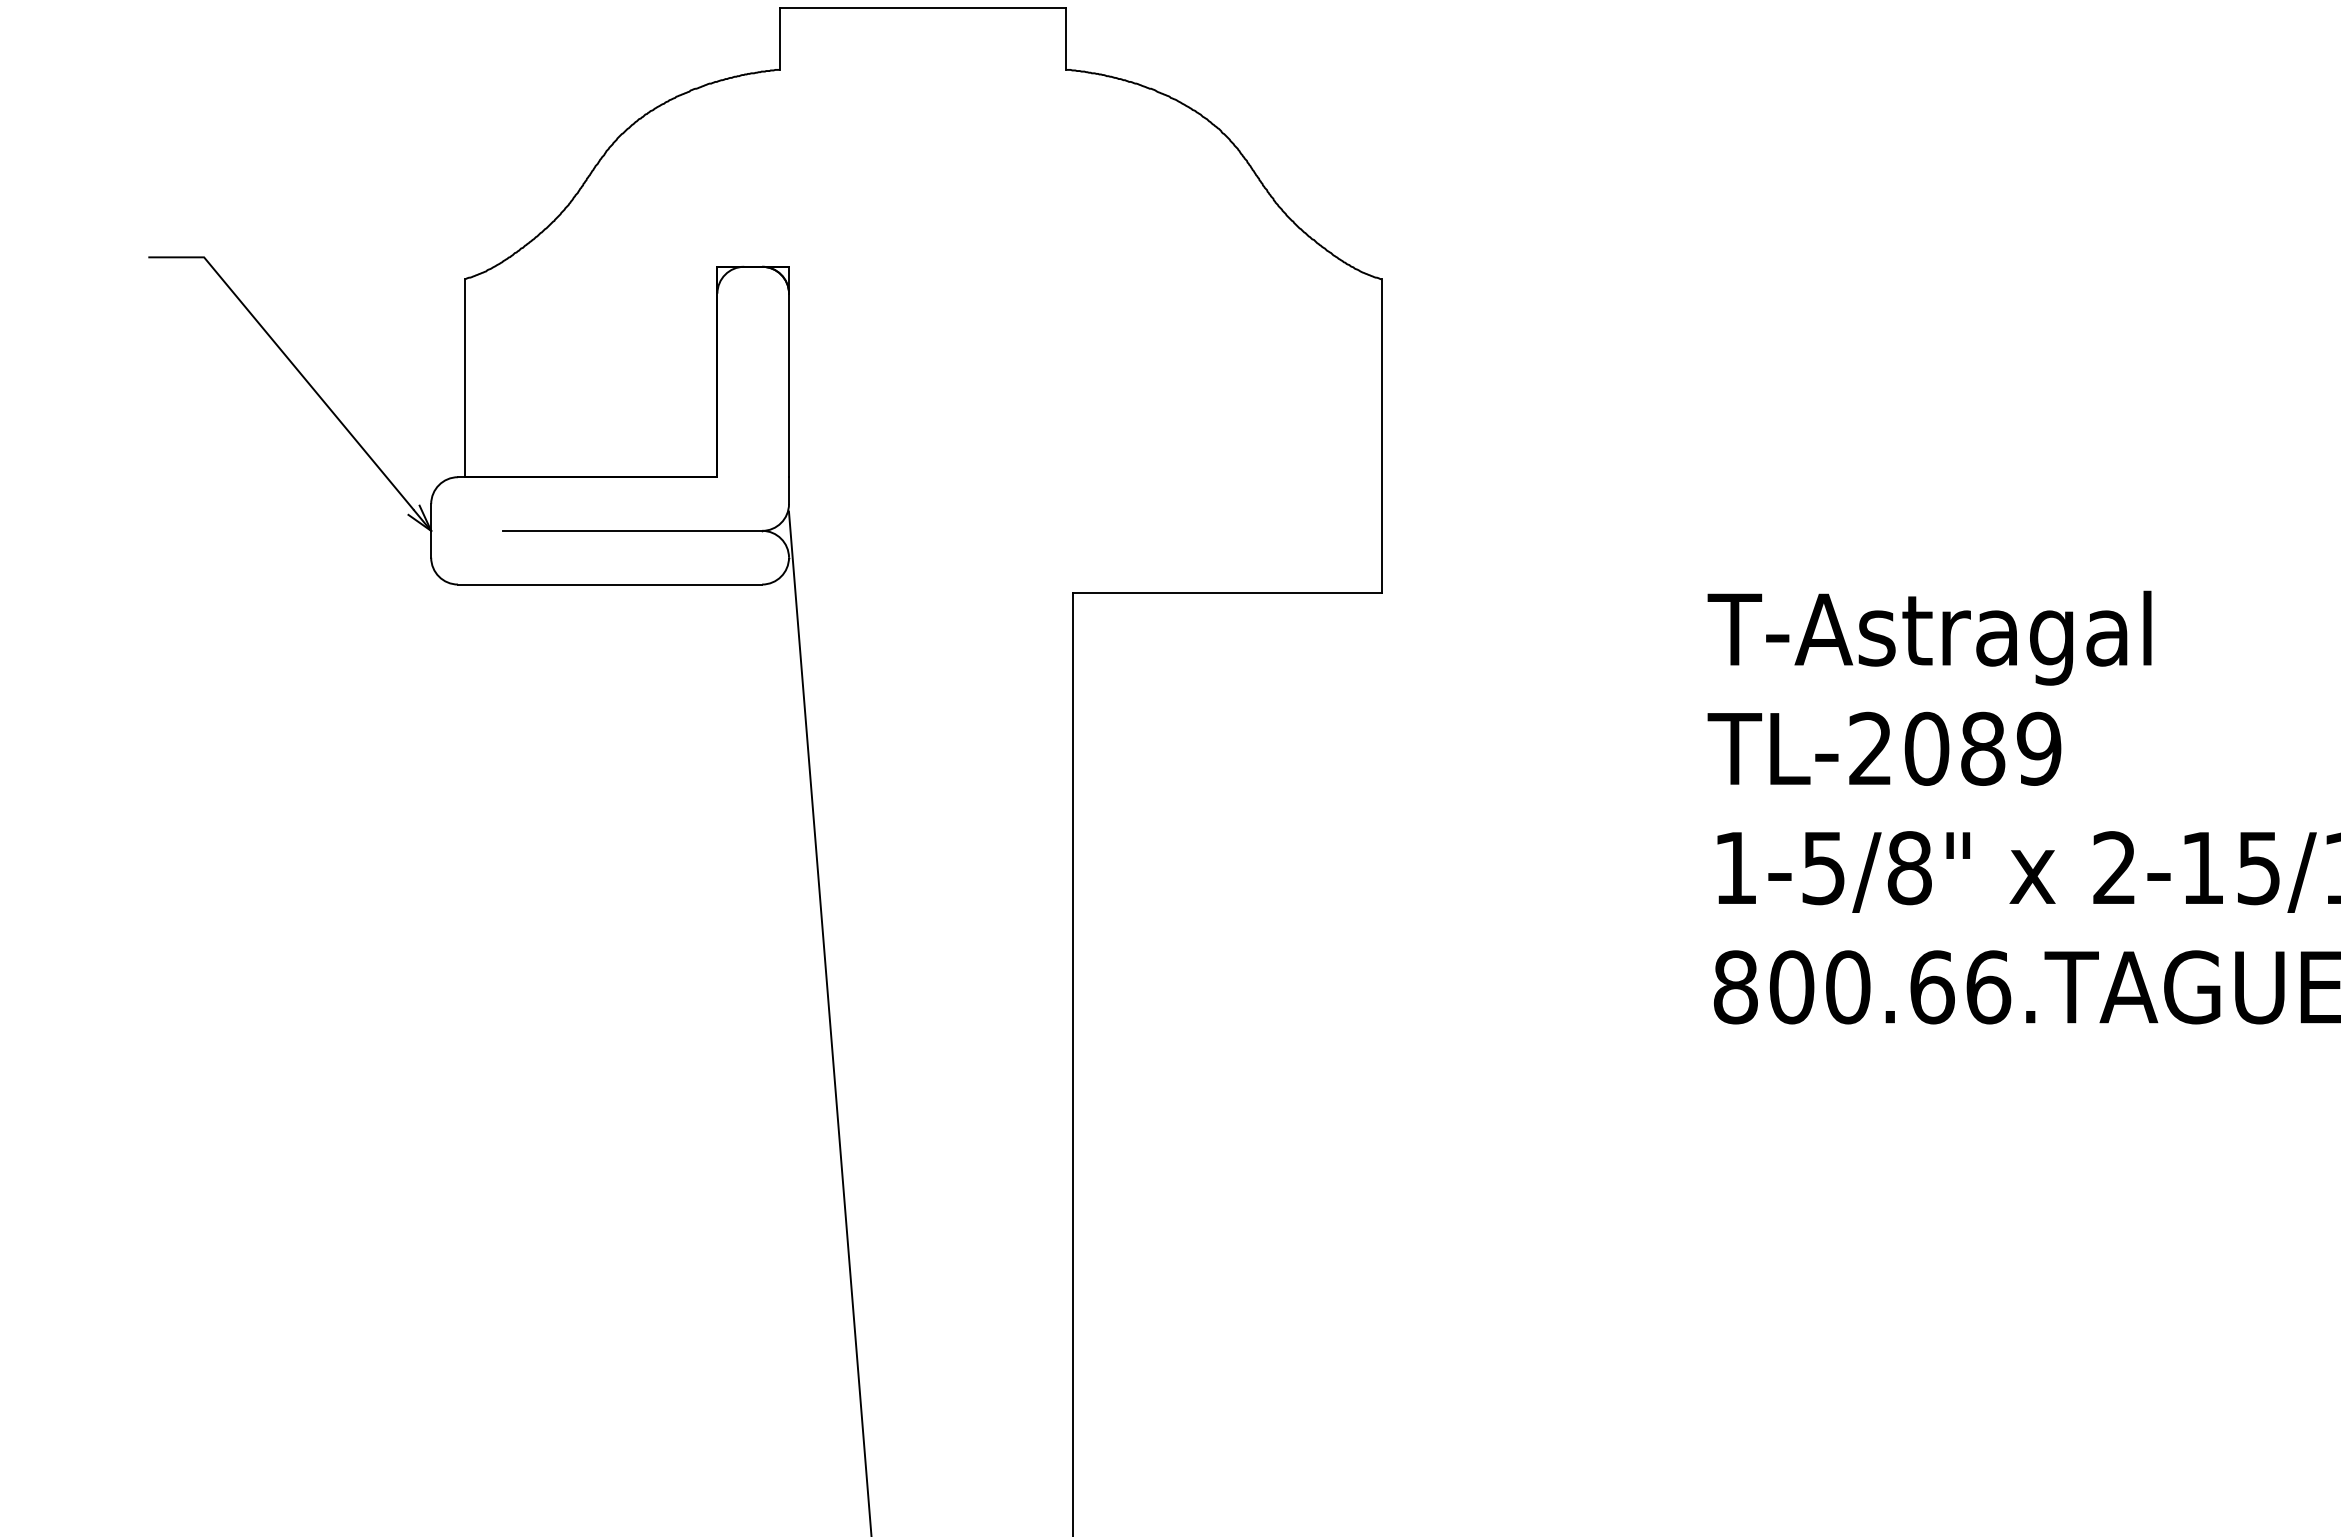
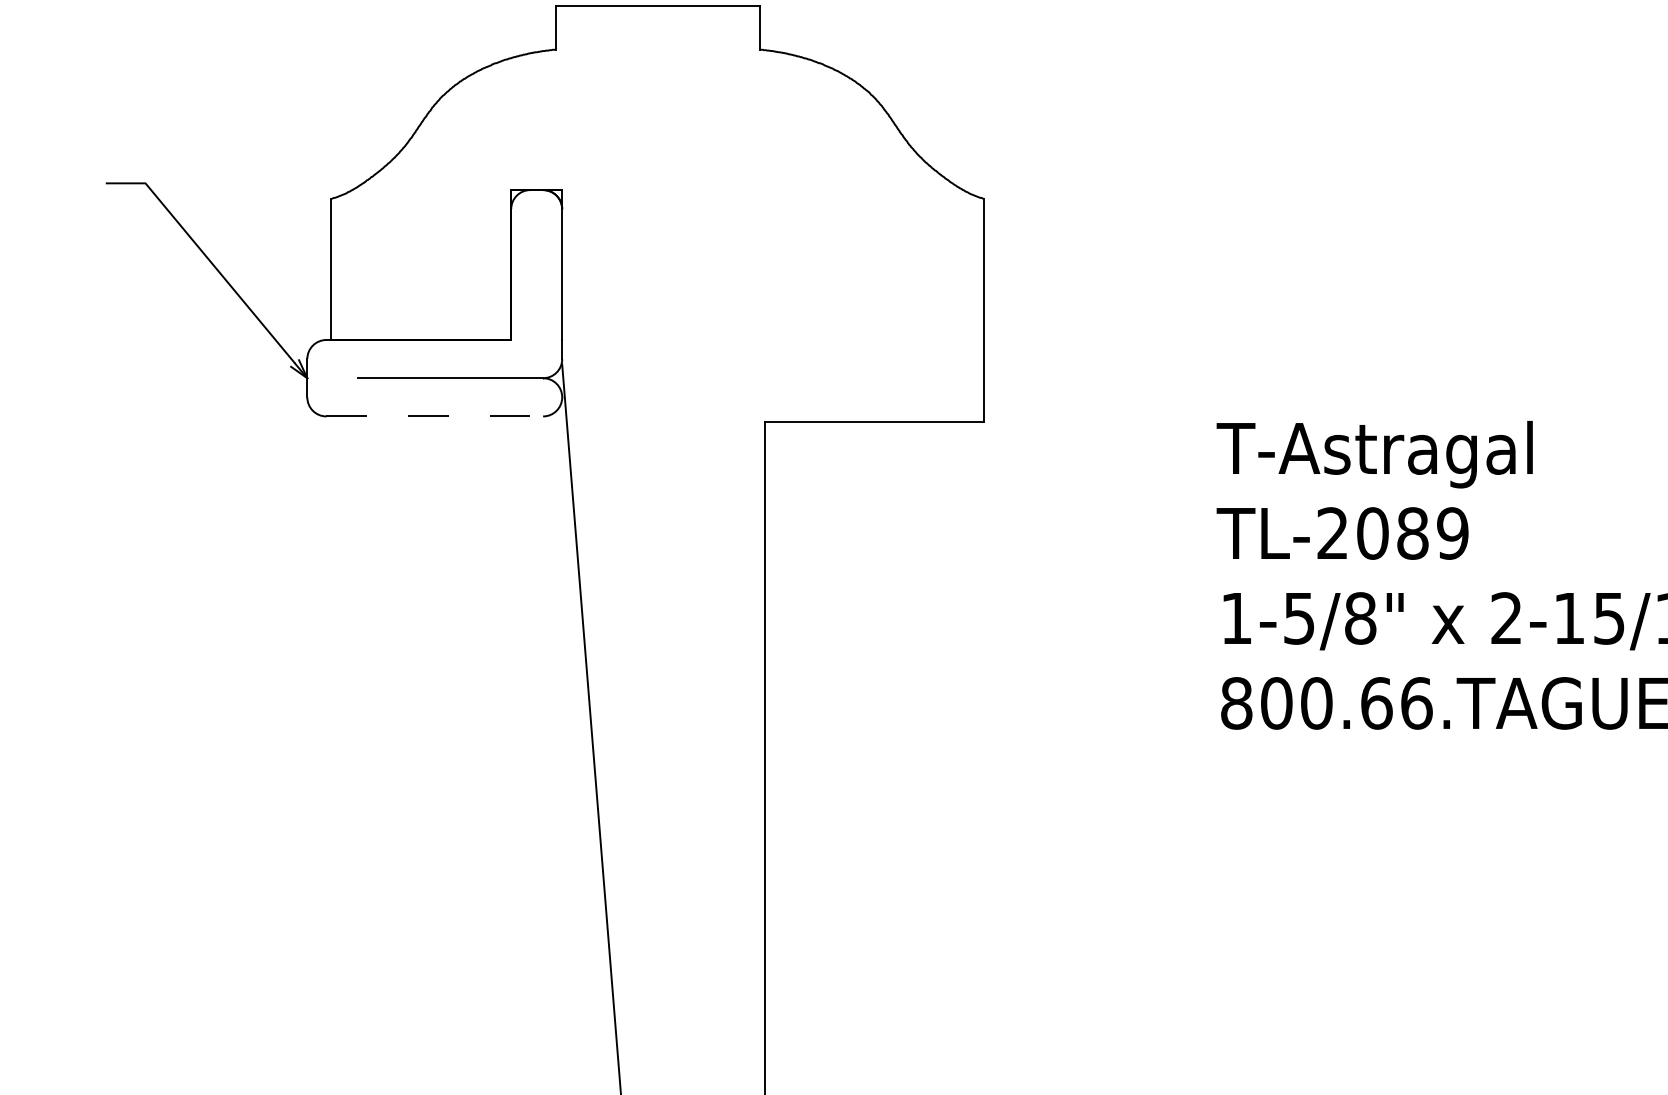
line: (610, 584) -> (435, 416), solid -> dashed

